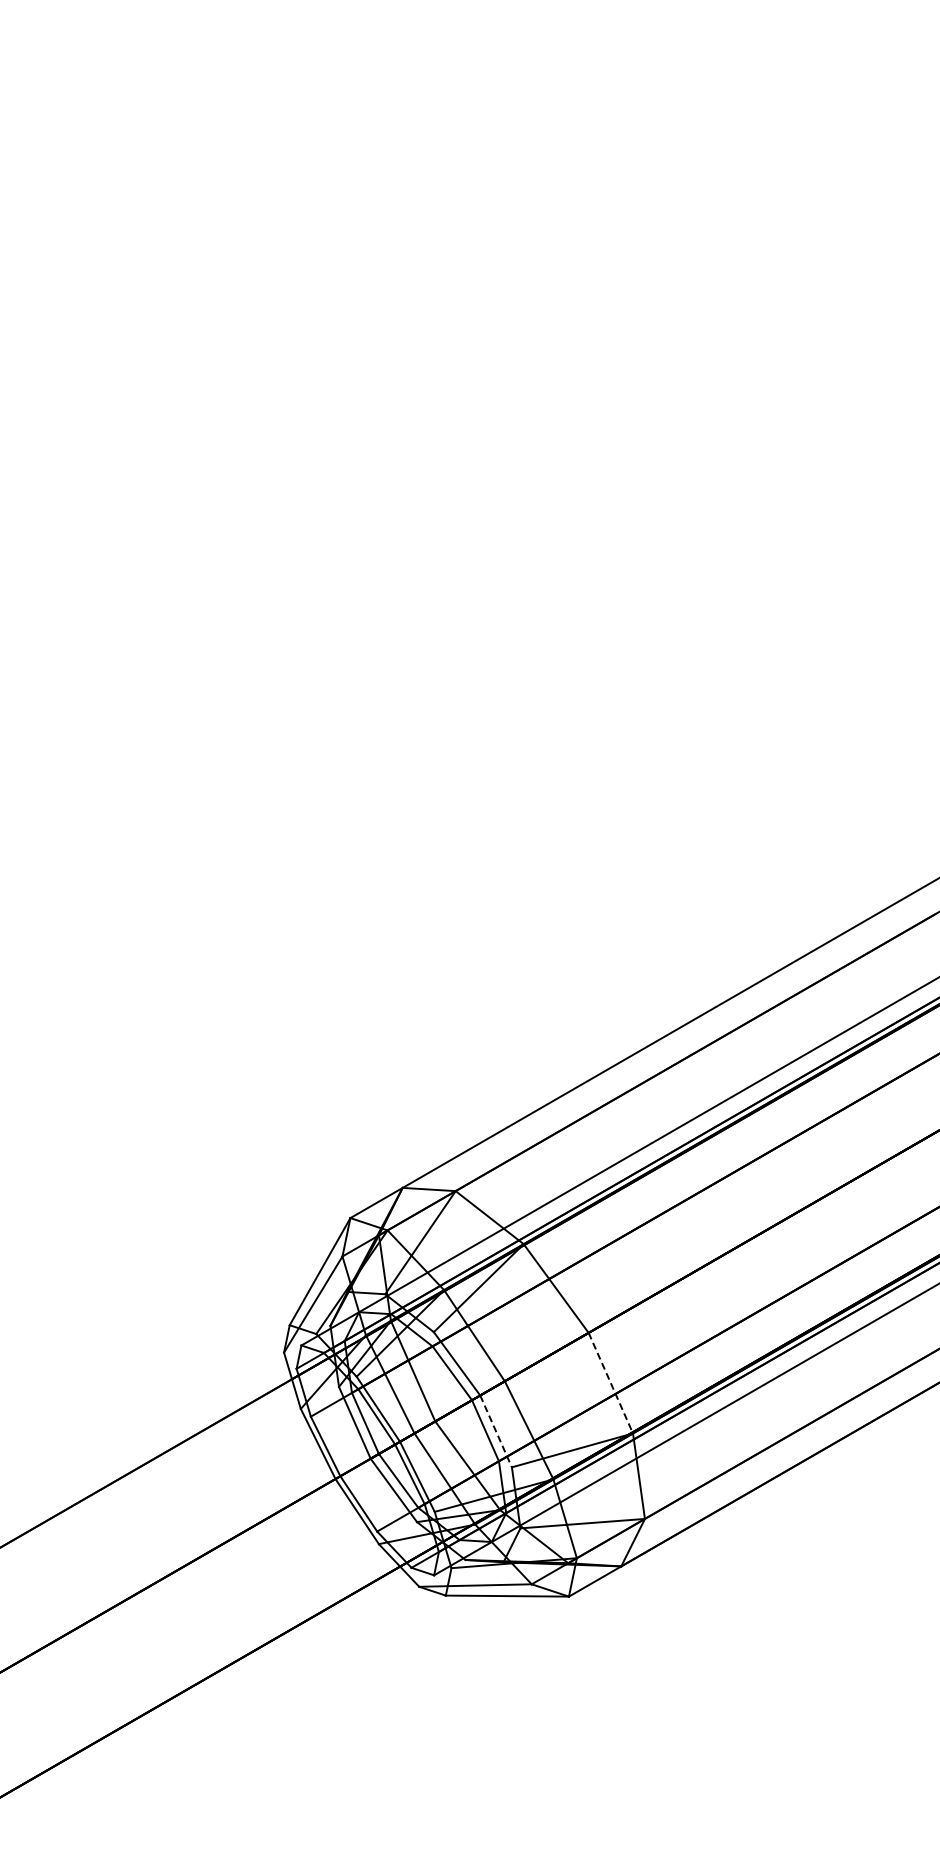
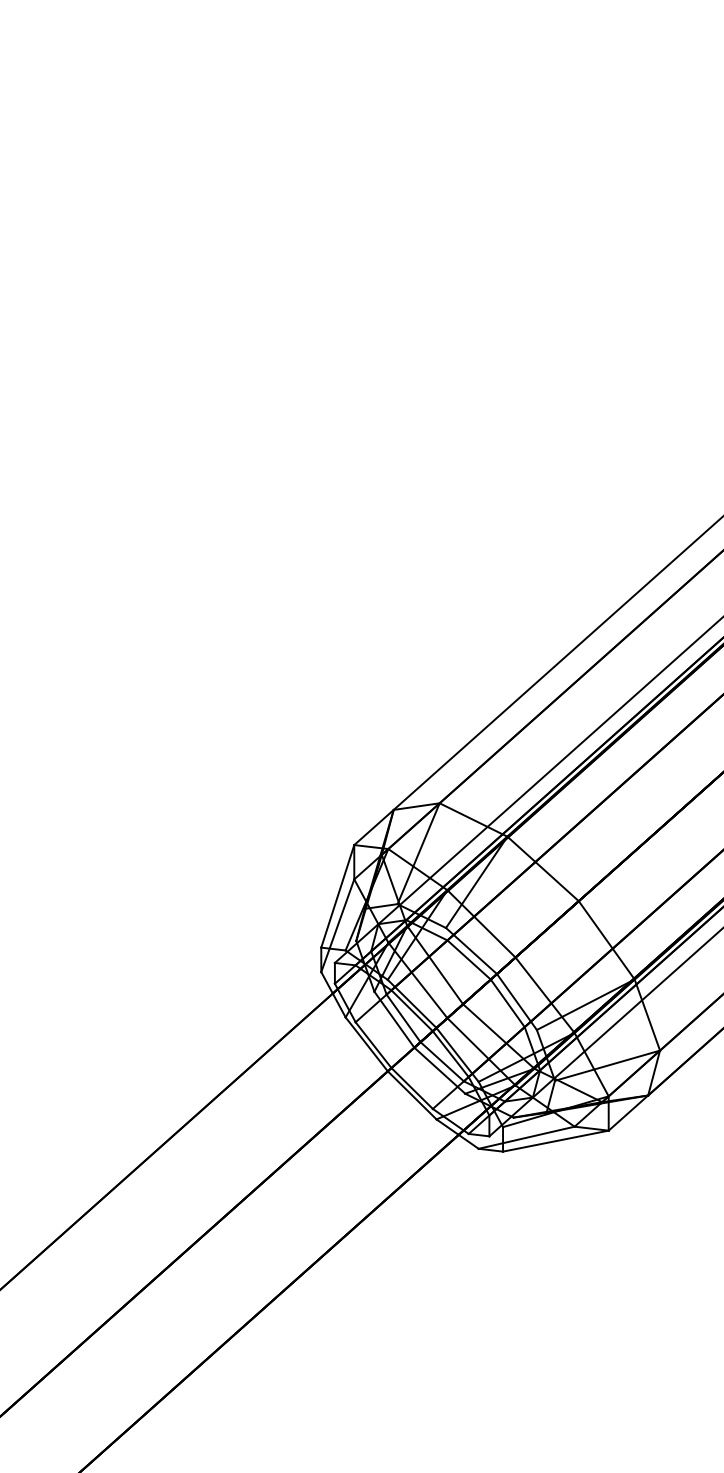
line: (610, 1383) -> (606, 940), dashed -> solid
line: (496, 1431) -> (517, 1002), dashed -> solid

